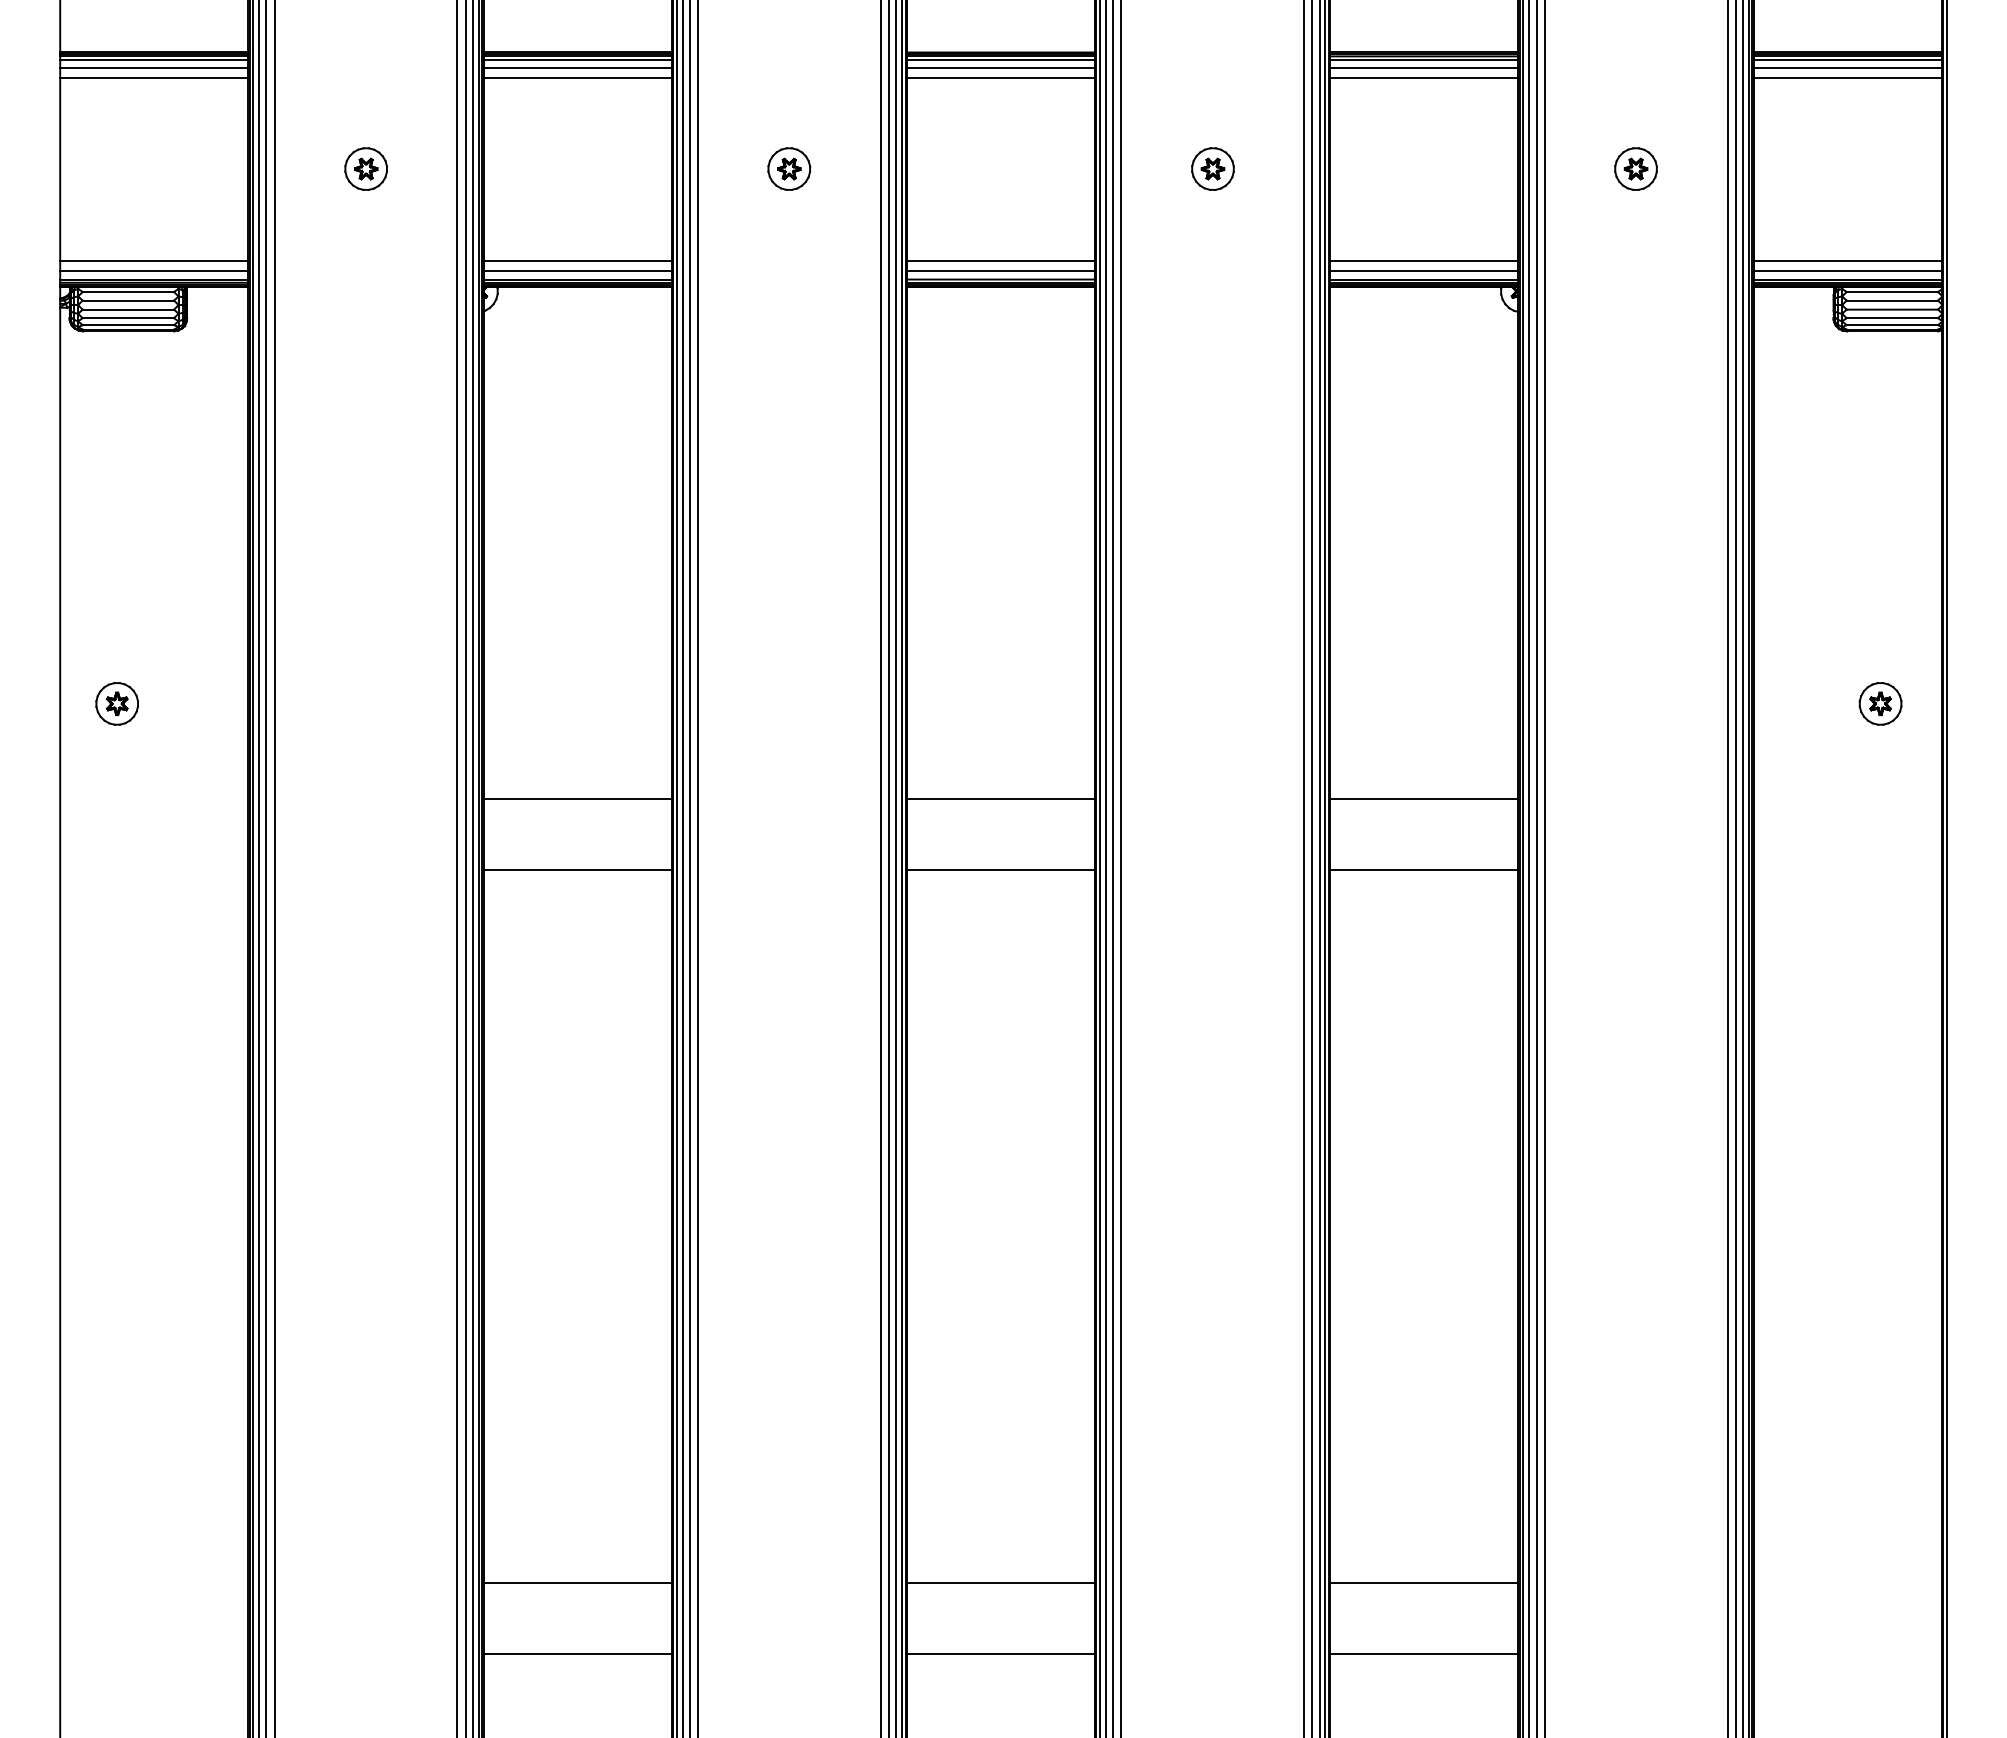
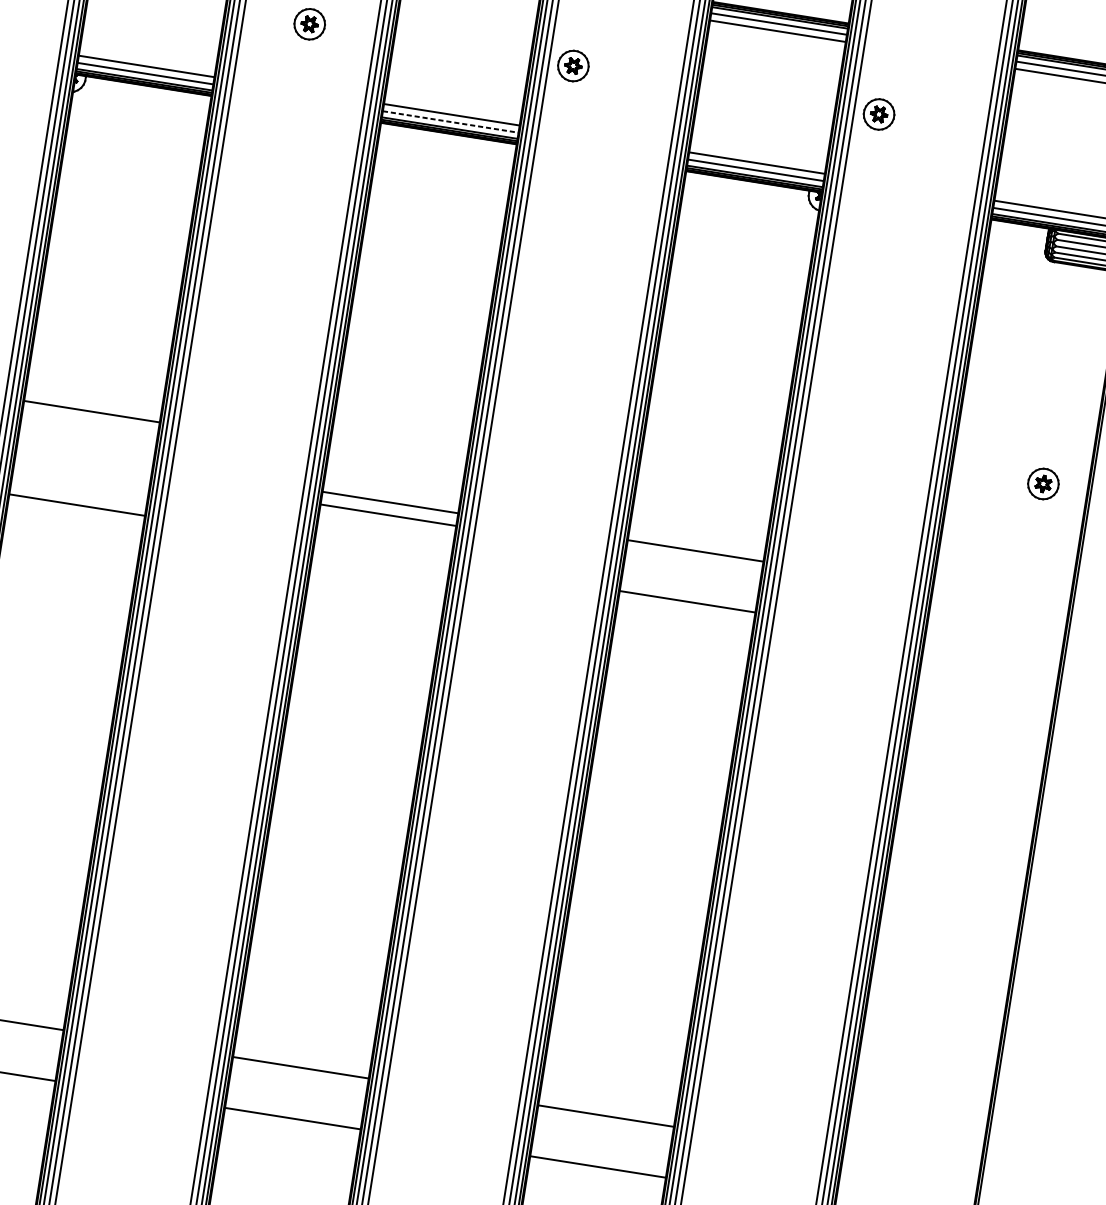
part: (1212, 168) -> (573, 65), moved
part: (1635, 168) -> (878, 113), moved
line: (1001, 271) -> (451, 122), solid -> dashed
part: (1880, 703) -> (1043, 483), moved
line: (577, 798) -> (91, 411), moved
line: (1000, 869) -> (388, 515), moved

